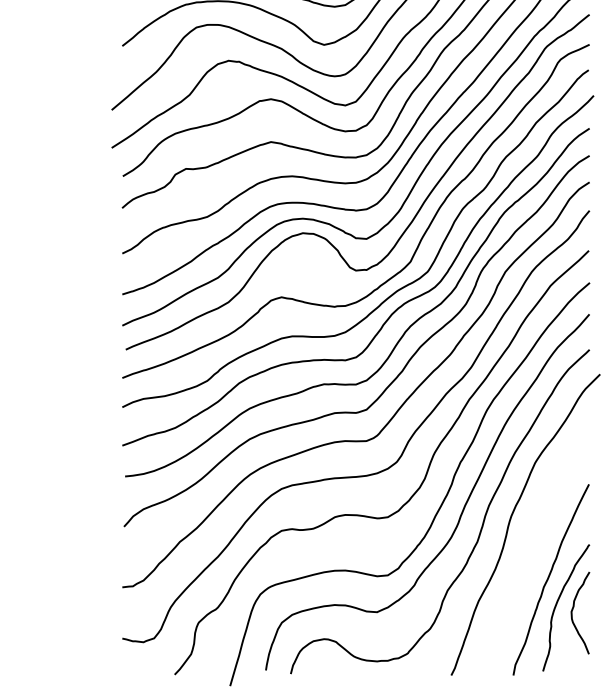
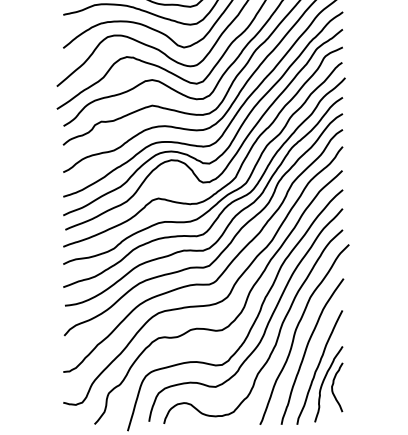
curve: (530, 547) -> (307, 348), added

